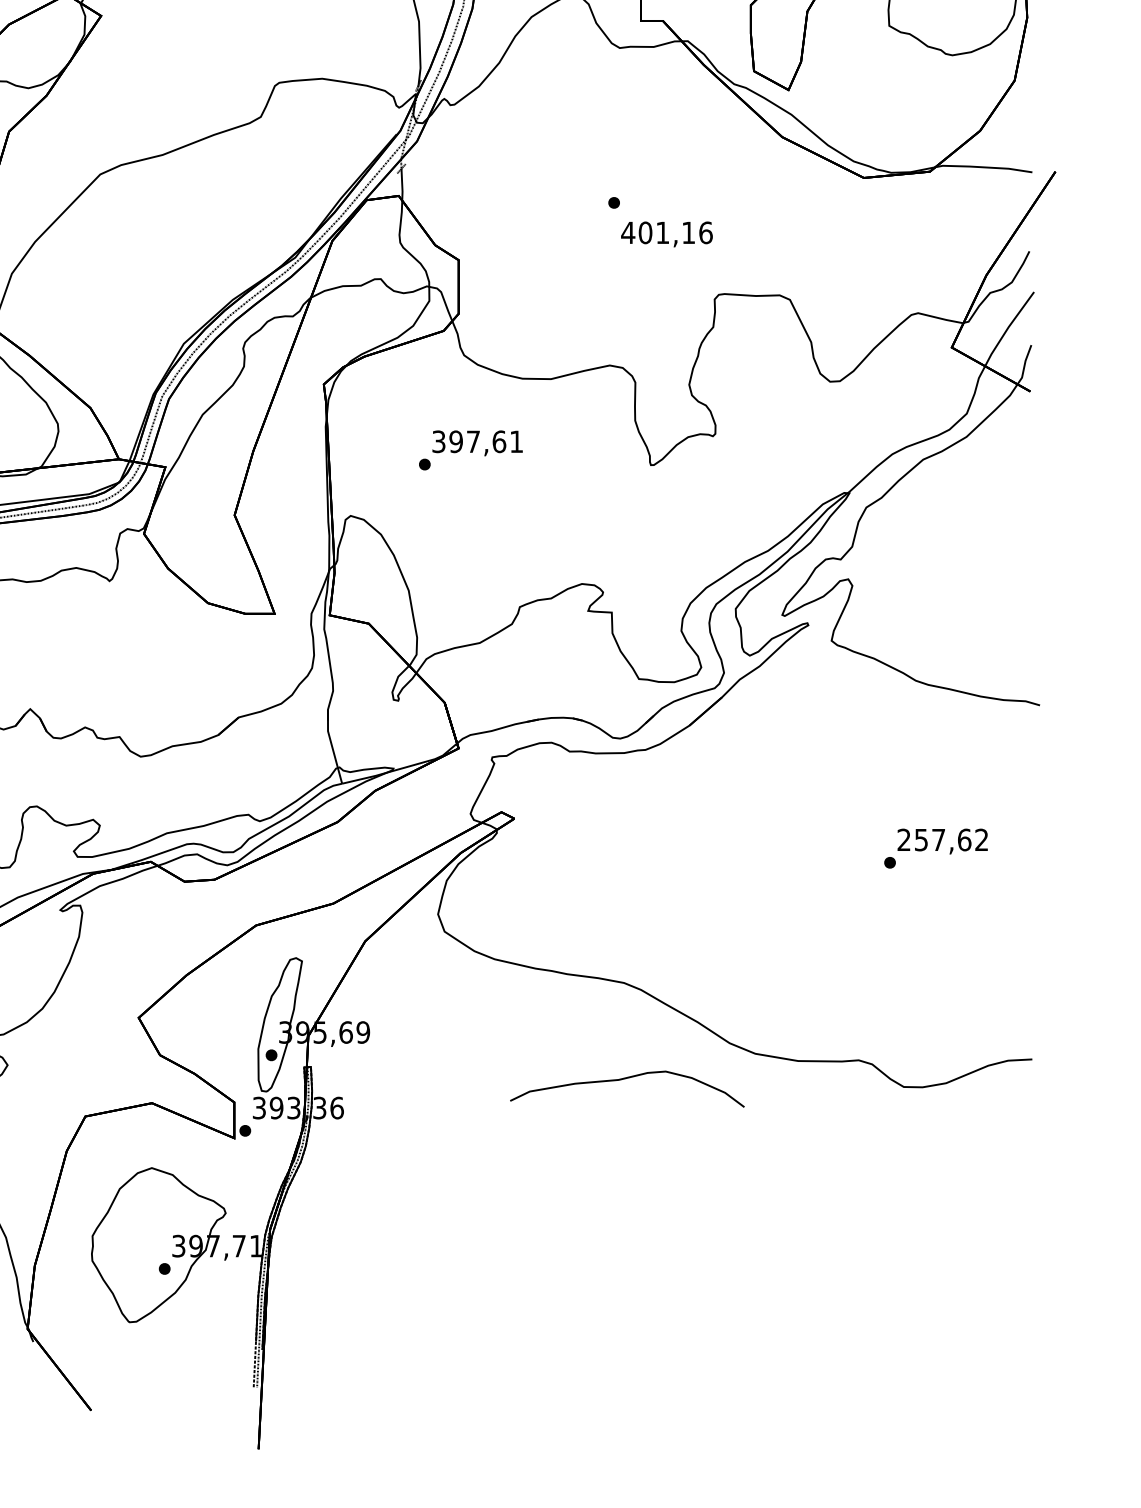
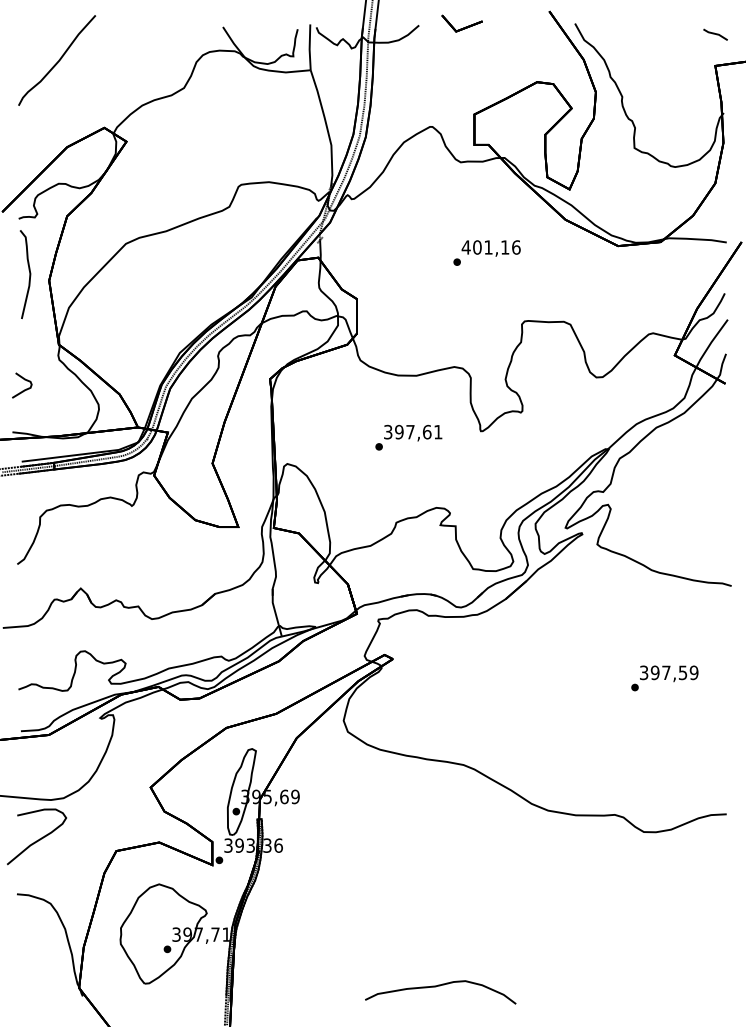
text: (665, 234) -> (490, 248), moved
text: (470, 450) -> (408, 437), moved
text: (943, 839) -> (669, 672), 257,62 -> 397,59
curve: (627, 1079) -> (440, 986), moved

